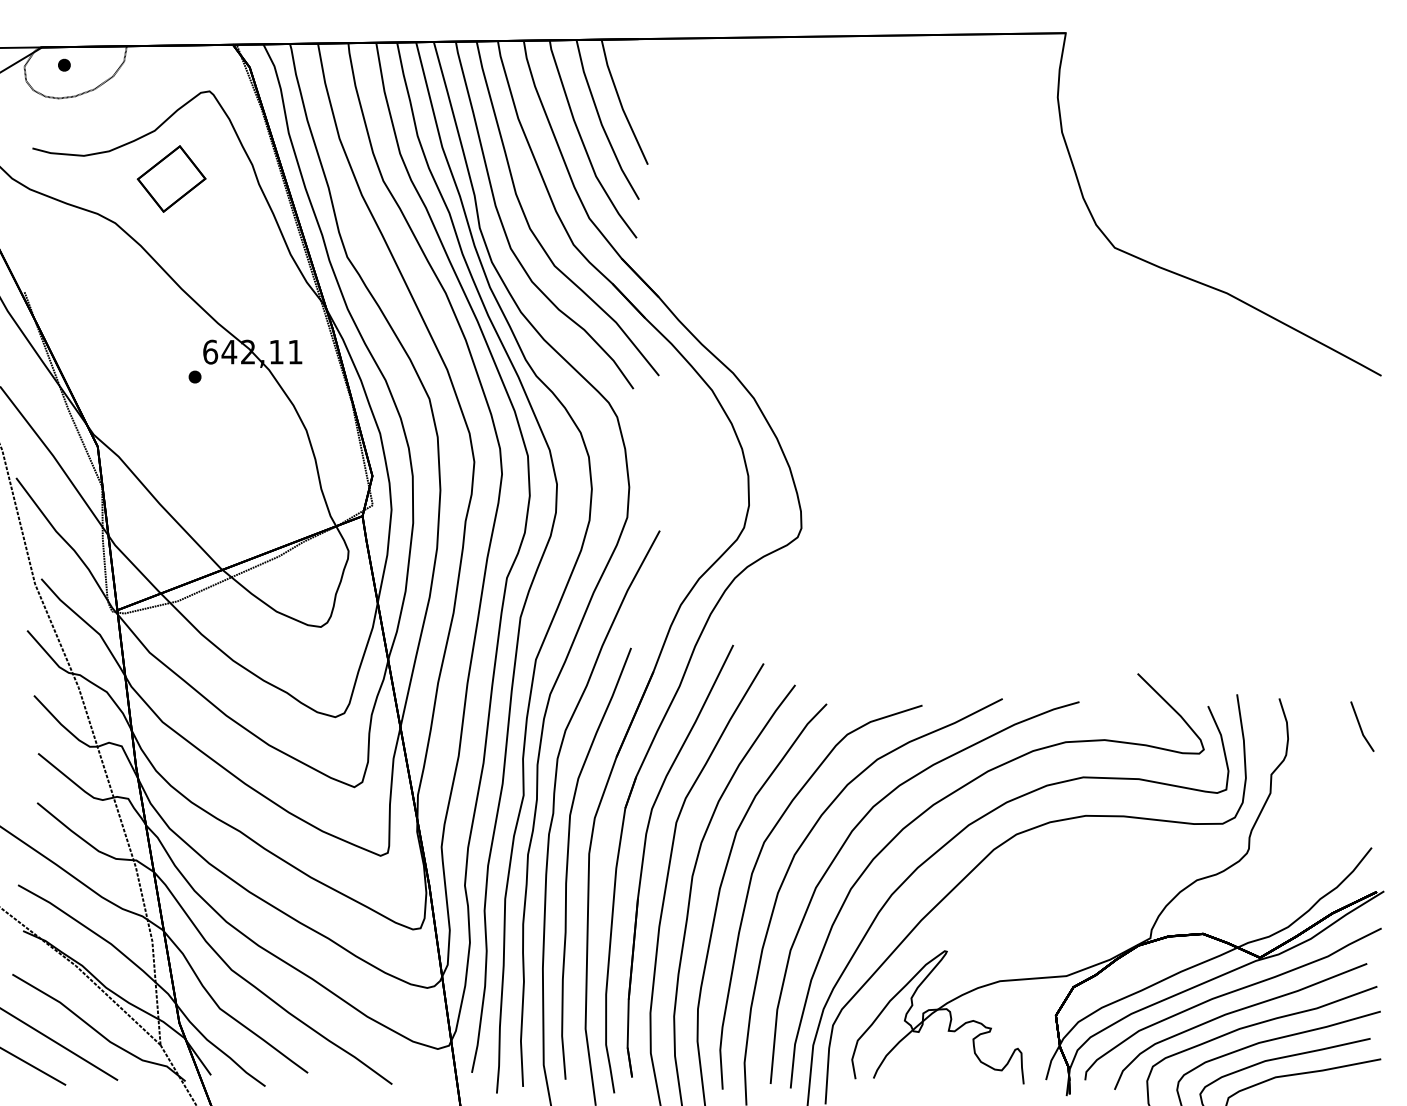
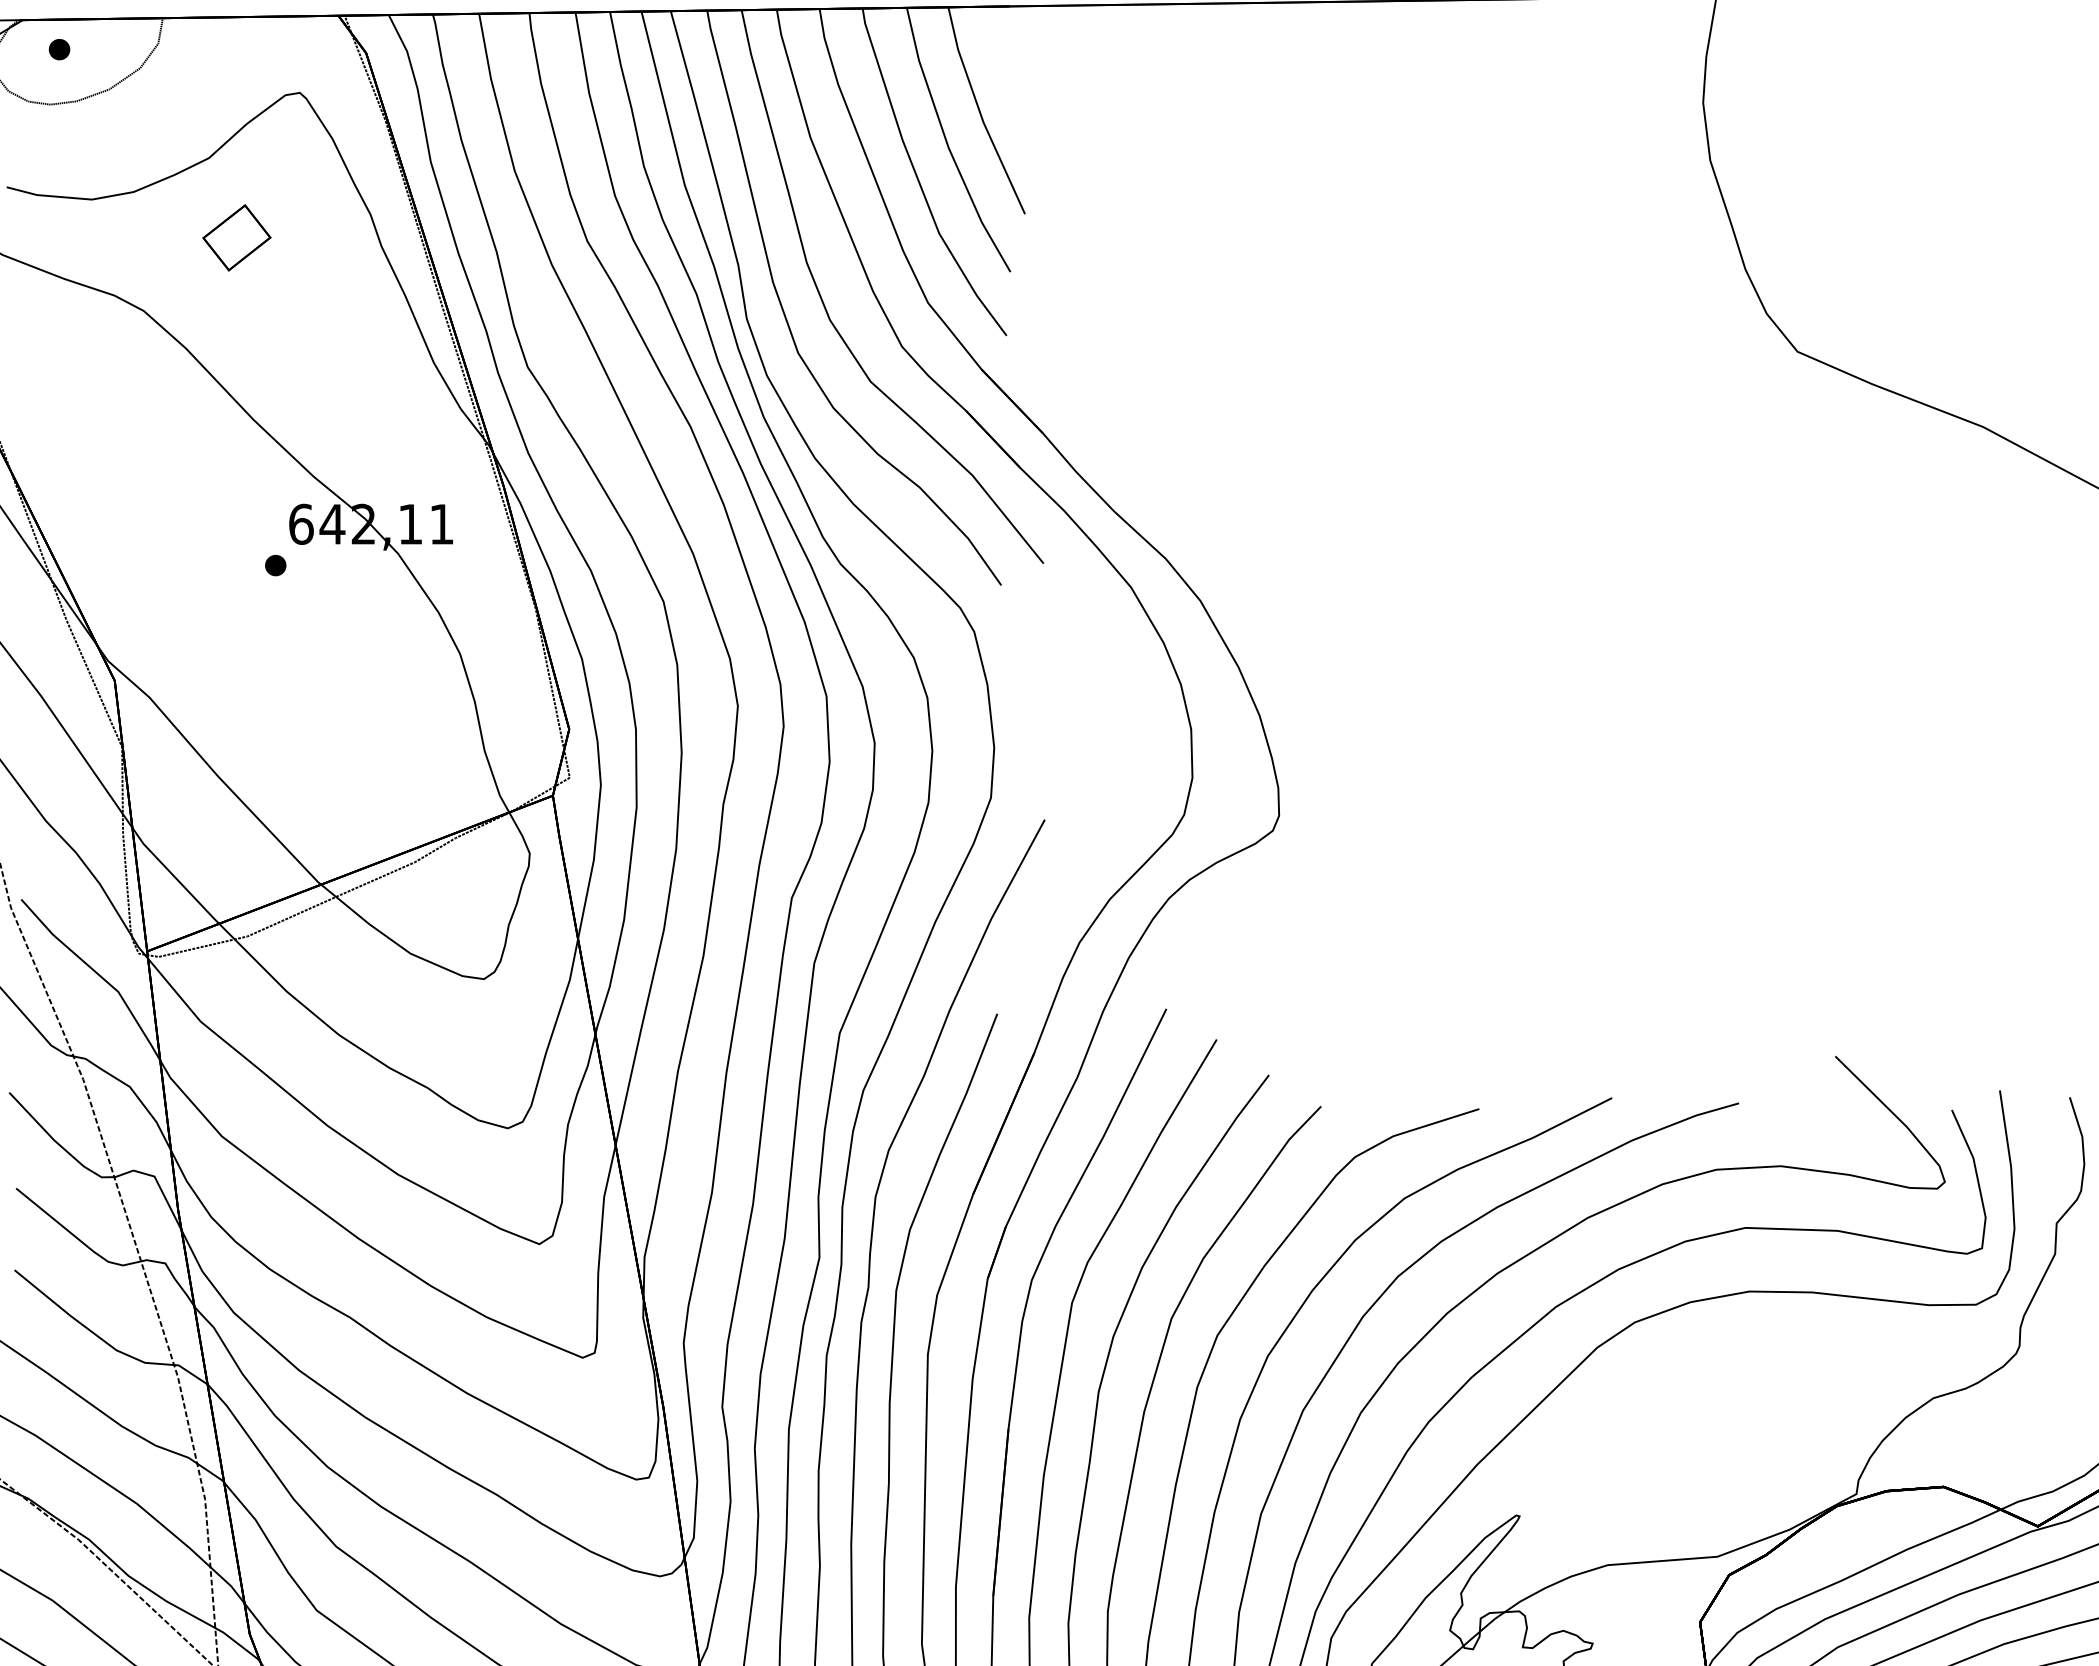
part: (171, 178) -> (236, 237), size x0.6

